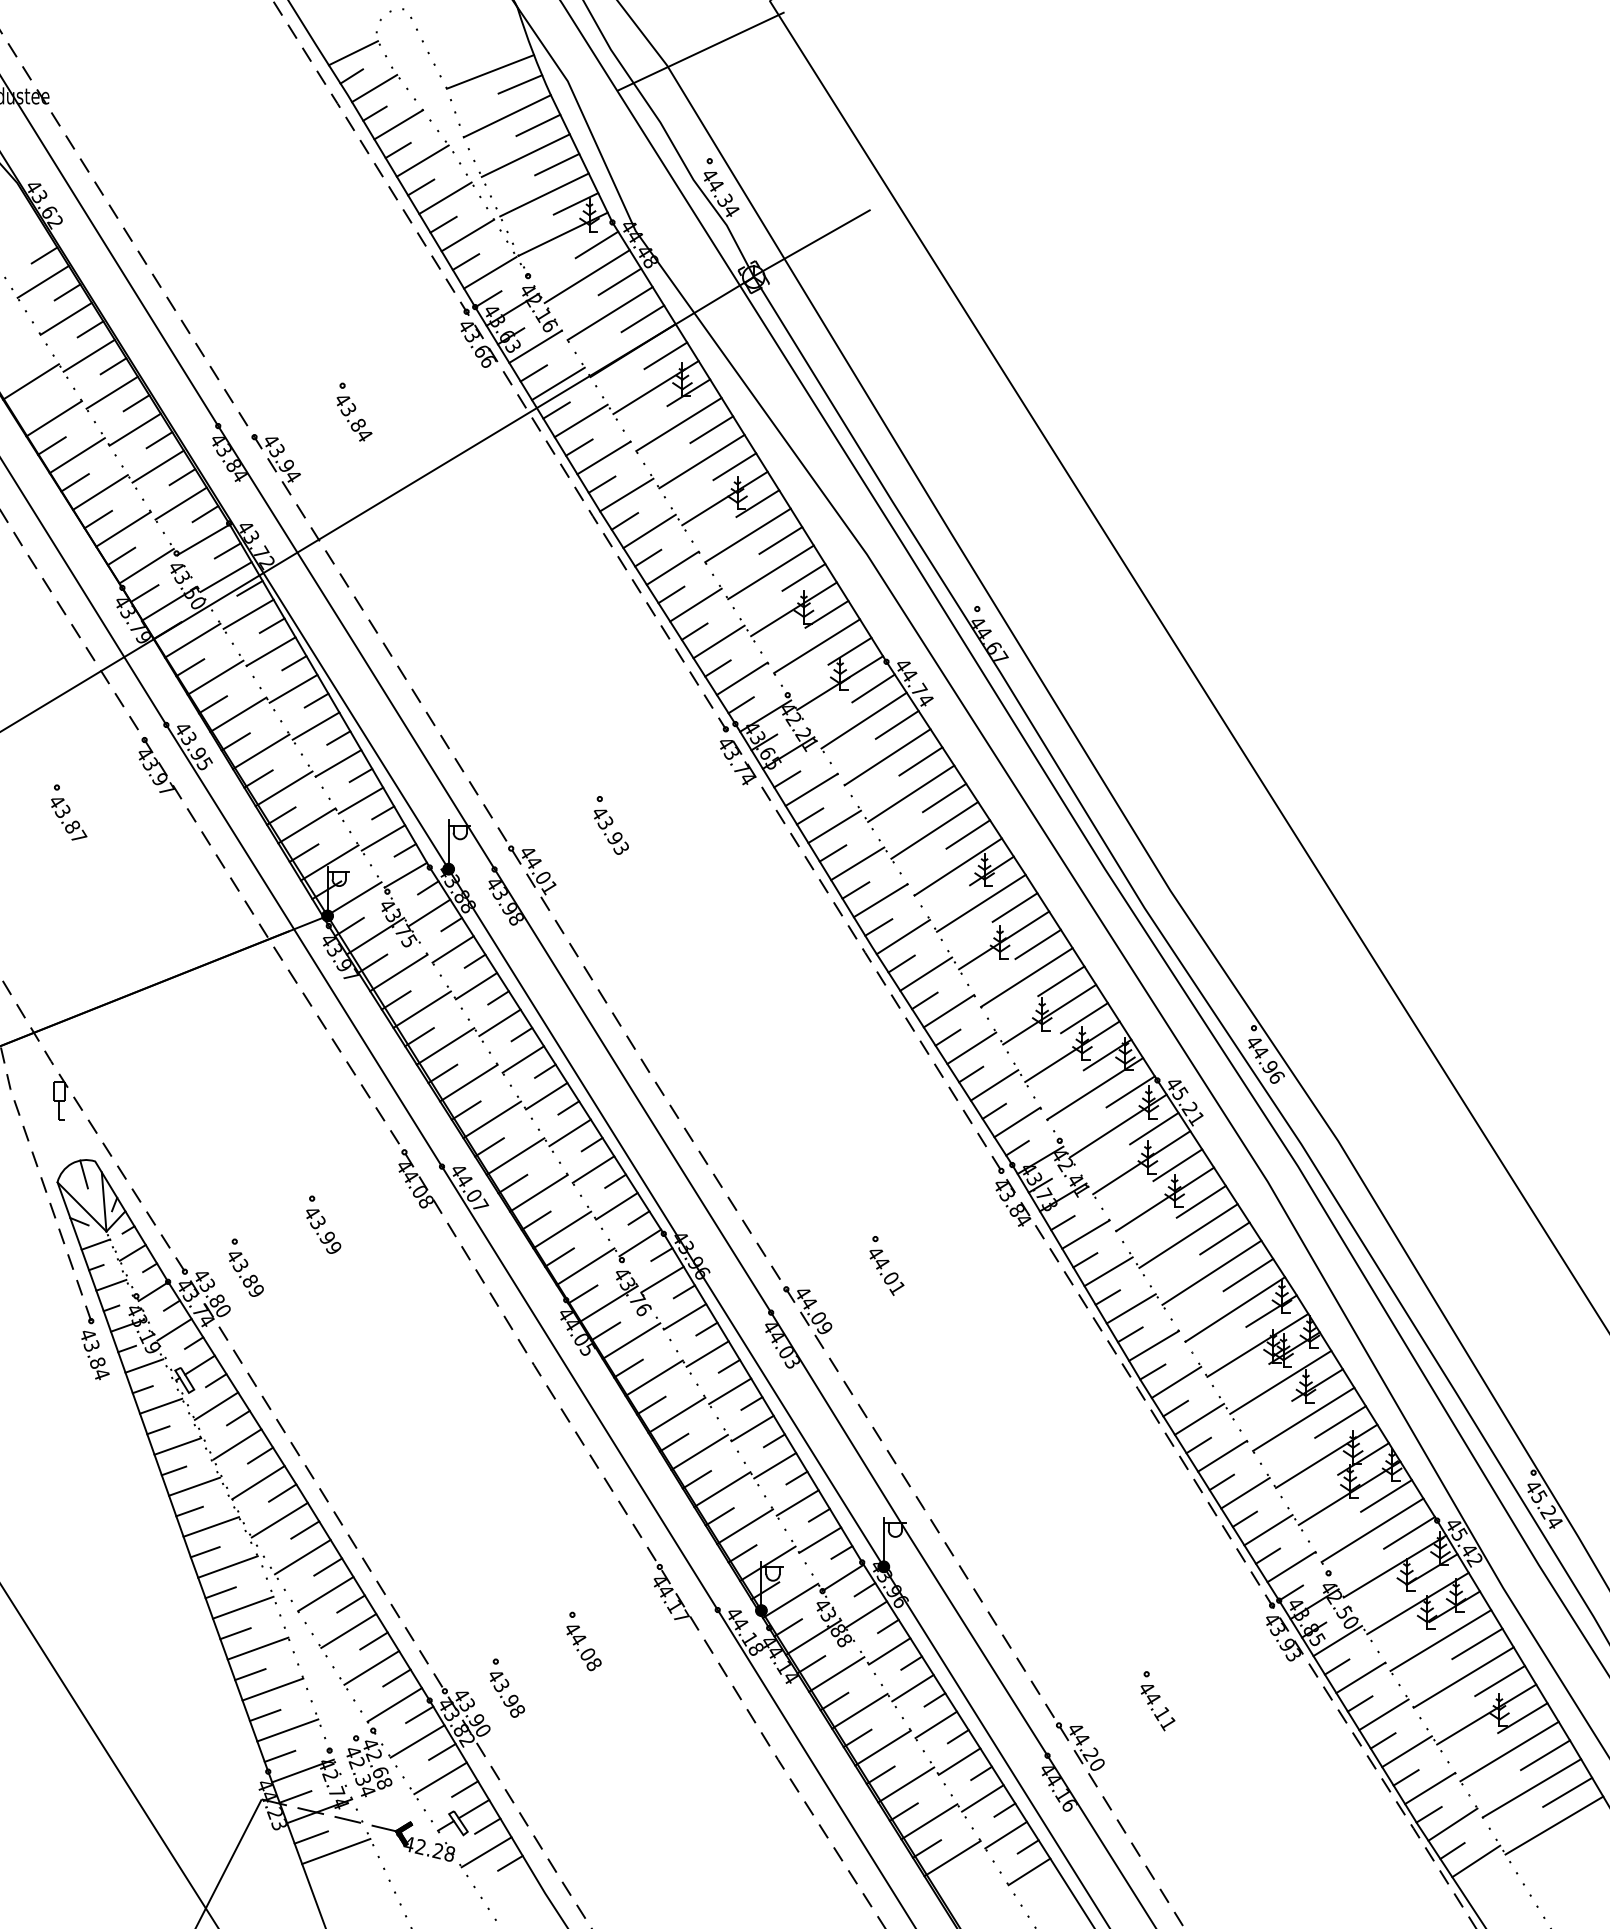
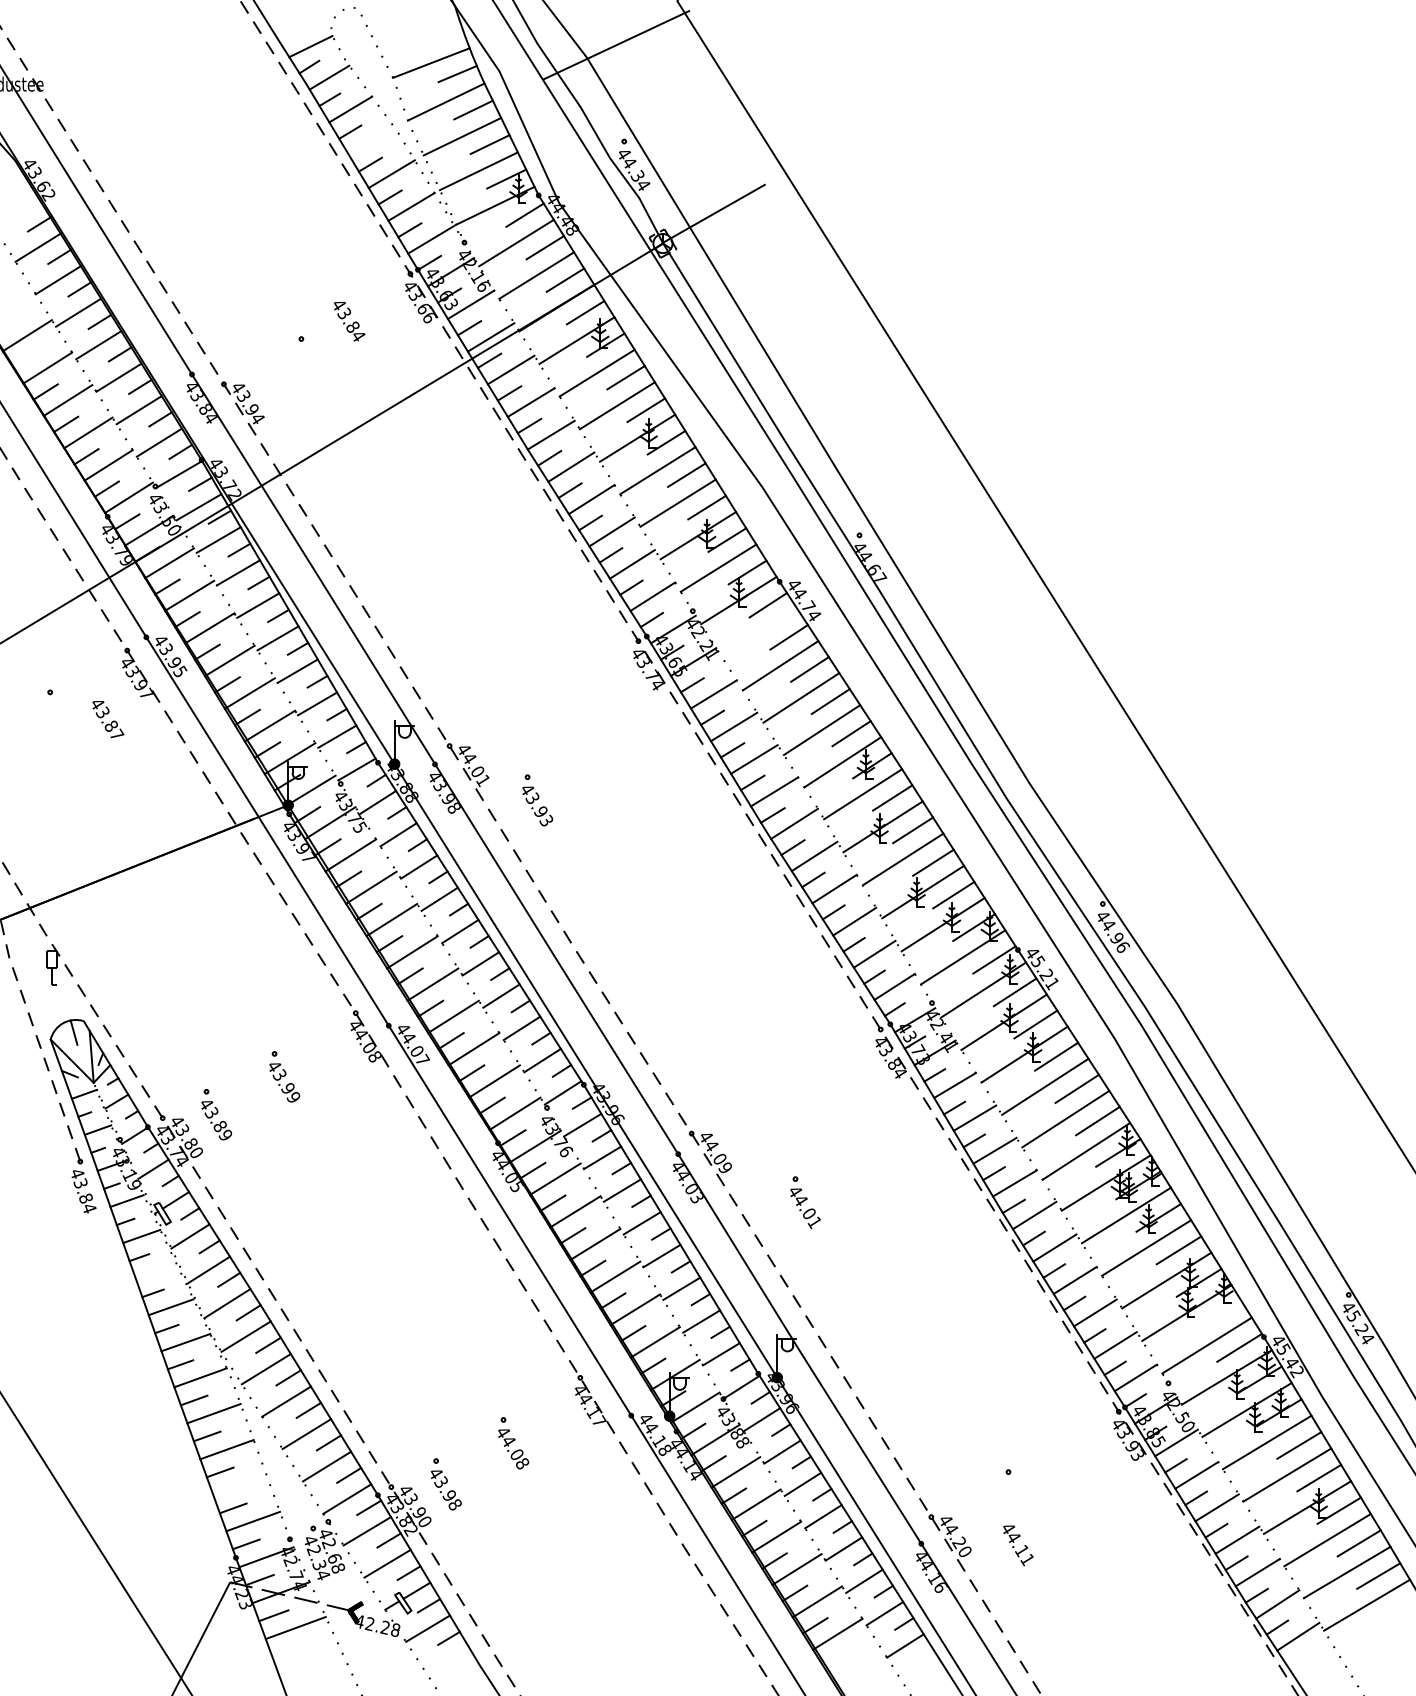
line: (422, 160) -> (371, 140), removed
text: (354, 418) -> (349, 321), moved
line: (863, 720) -> (759, 633), removed
text: (69, 819) -> (108, 719), moved
part: (610, 825) -> (536, 800), moved
part: (886, 1265) -> (805, 1202), moved
line: (177, 1446) -> (156, 1271), removed
line: (1386, 1495) -> (1219, 1314), removed
line: (272, 1689) -> (239, 1485), removed
text: (1157, 1708) -> (1017, 1546), moved

